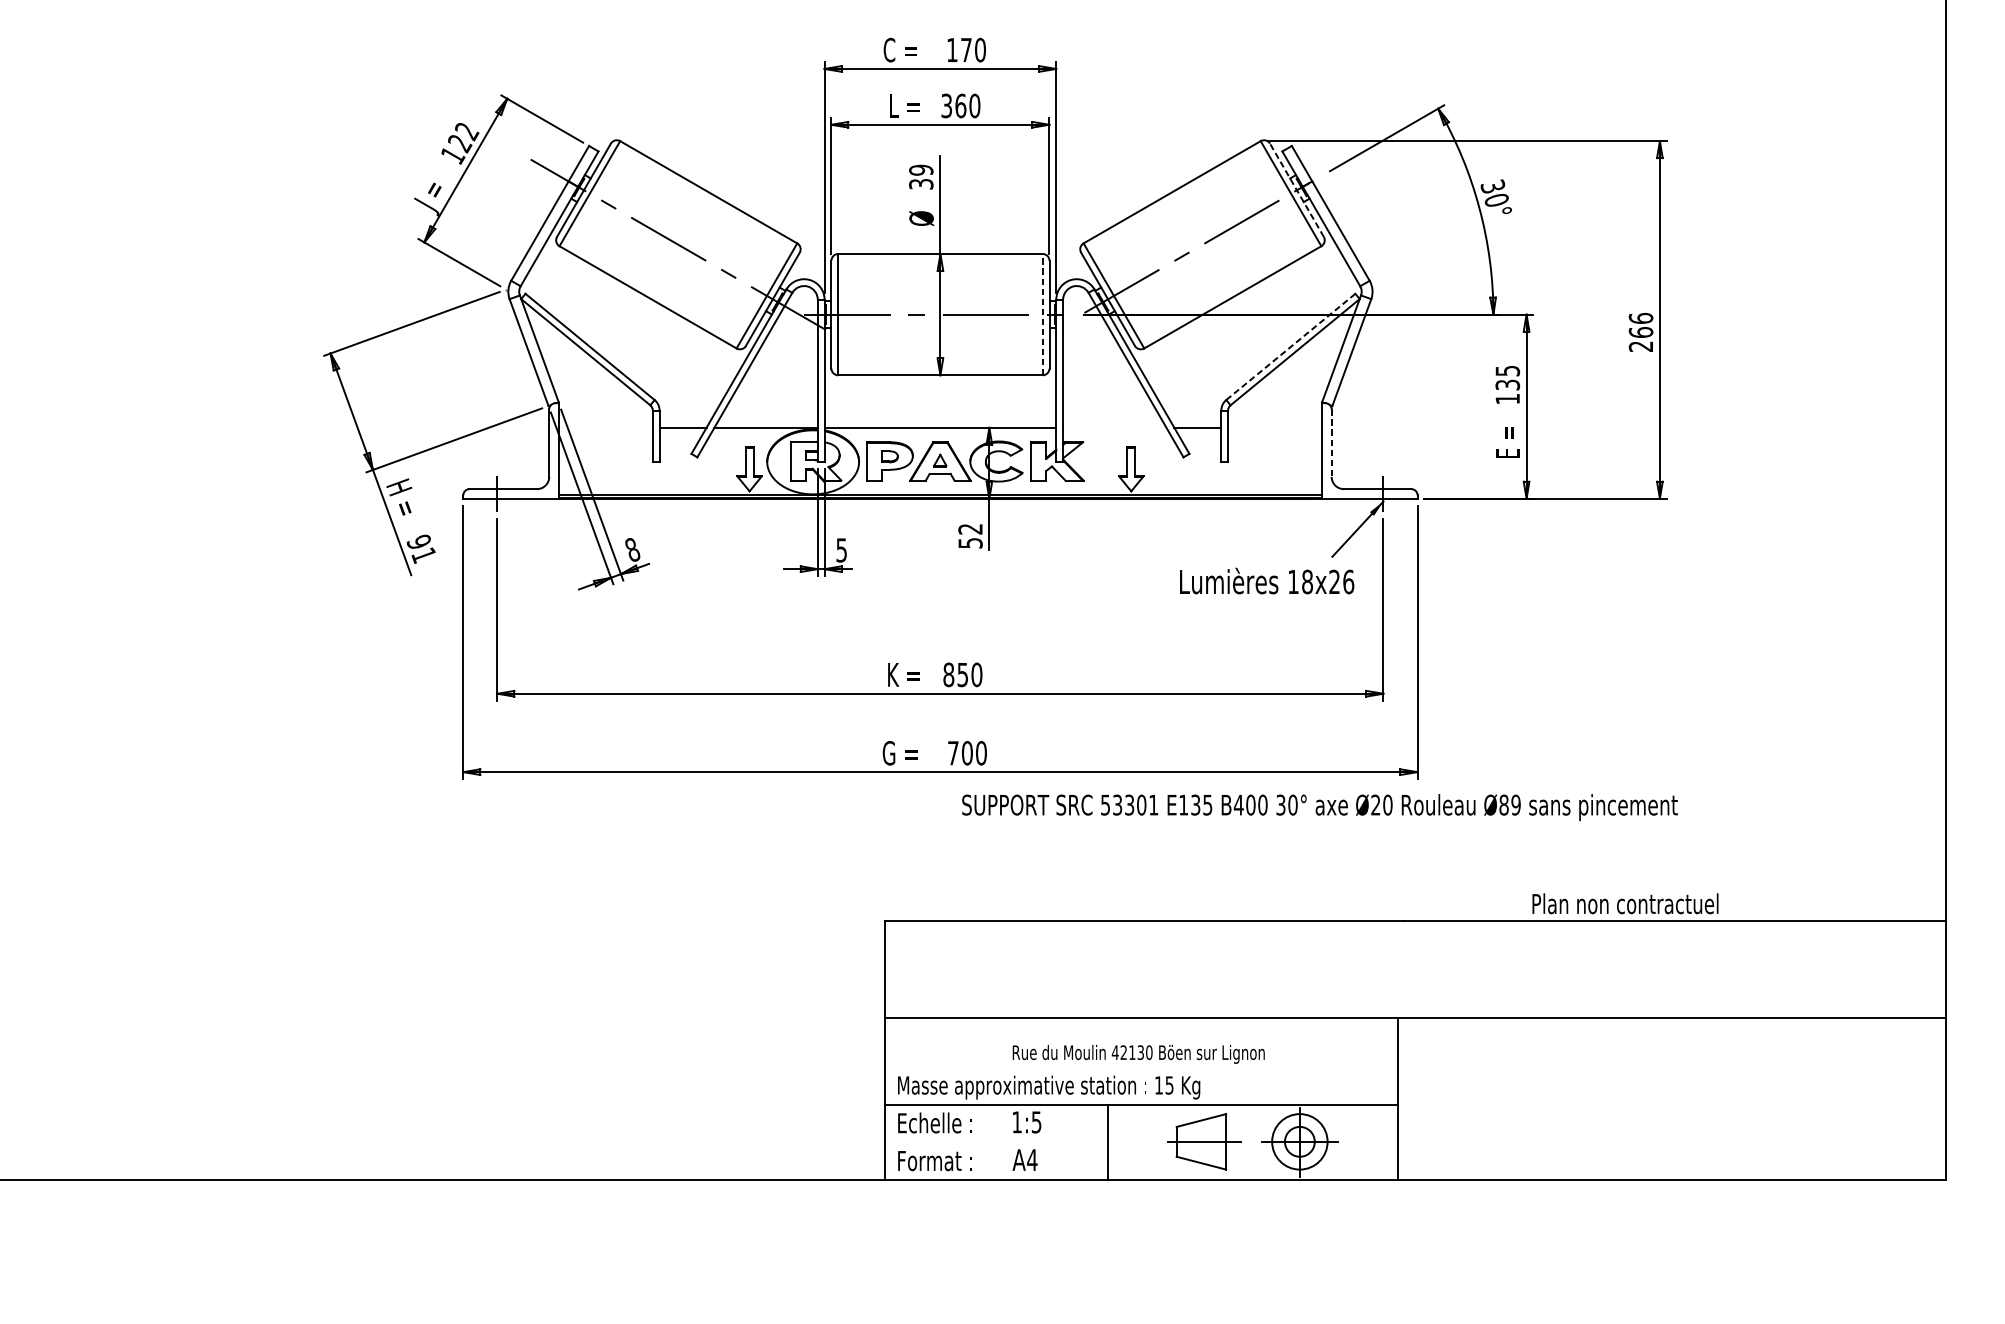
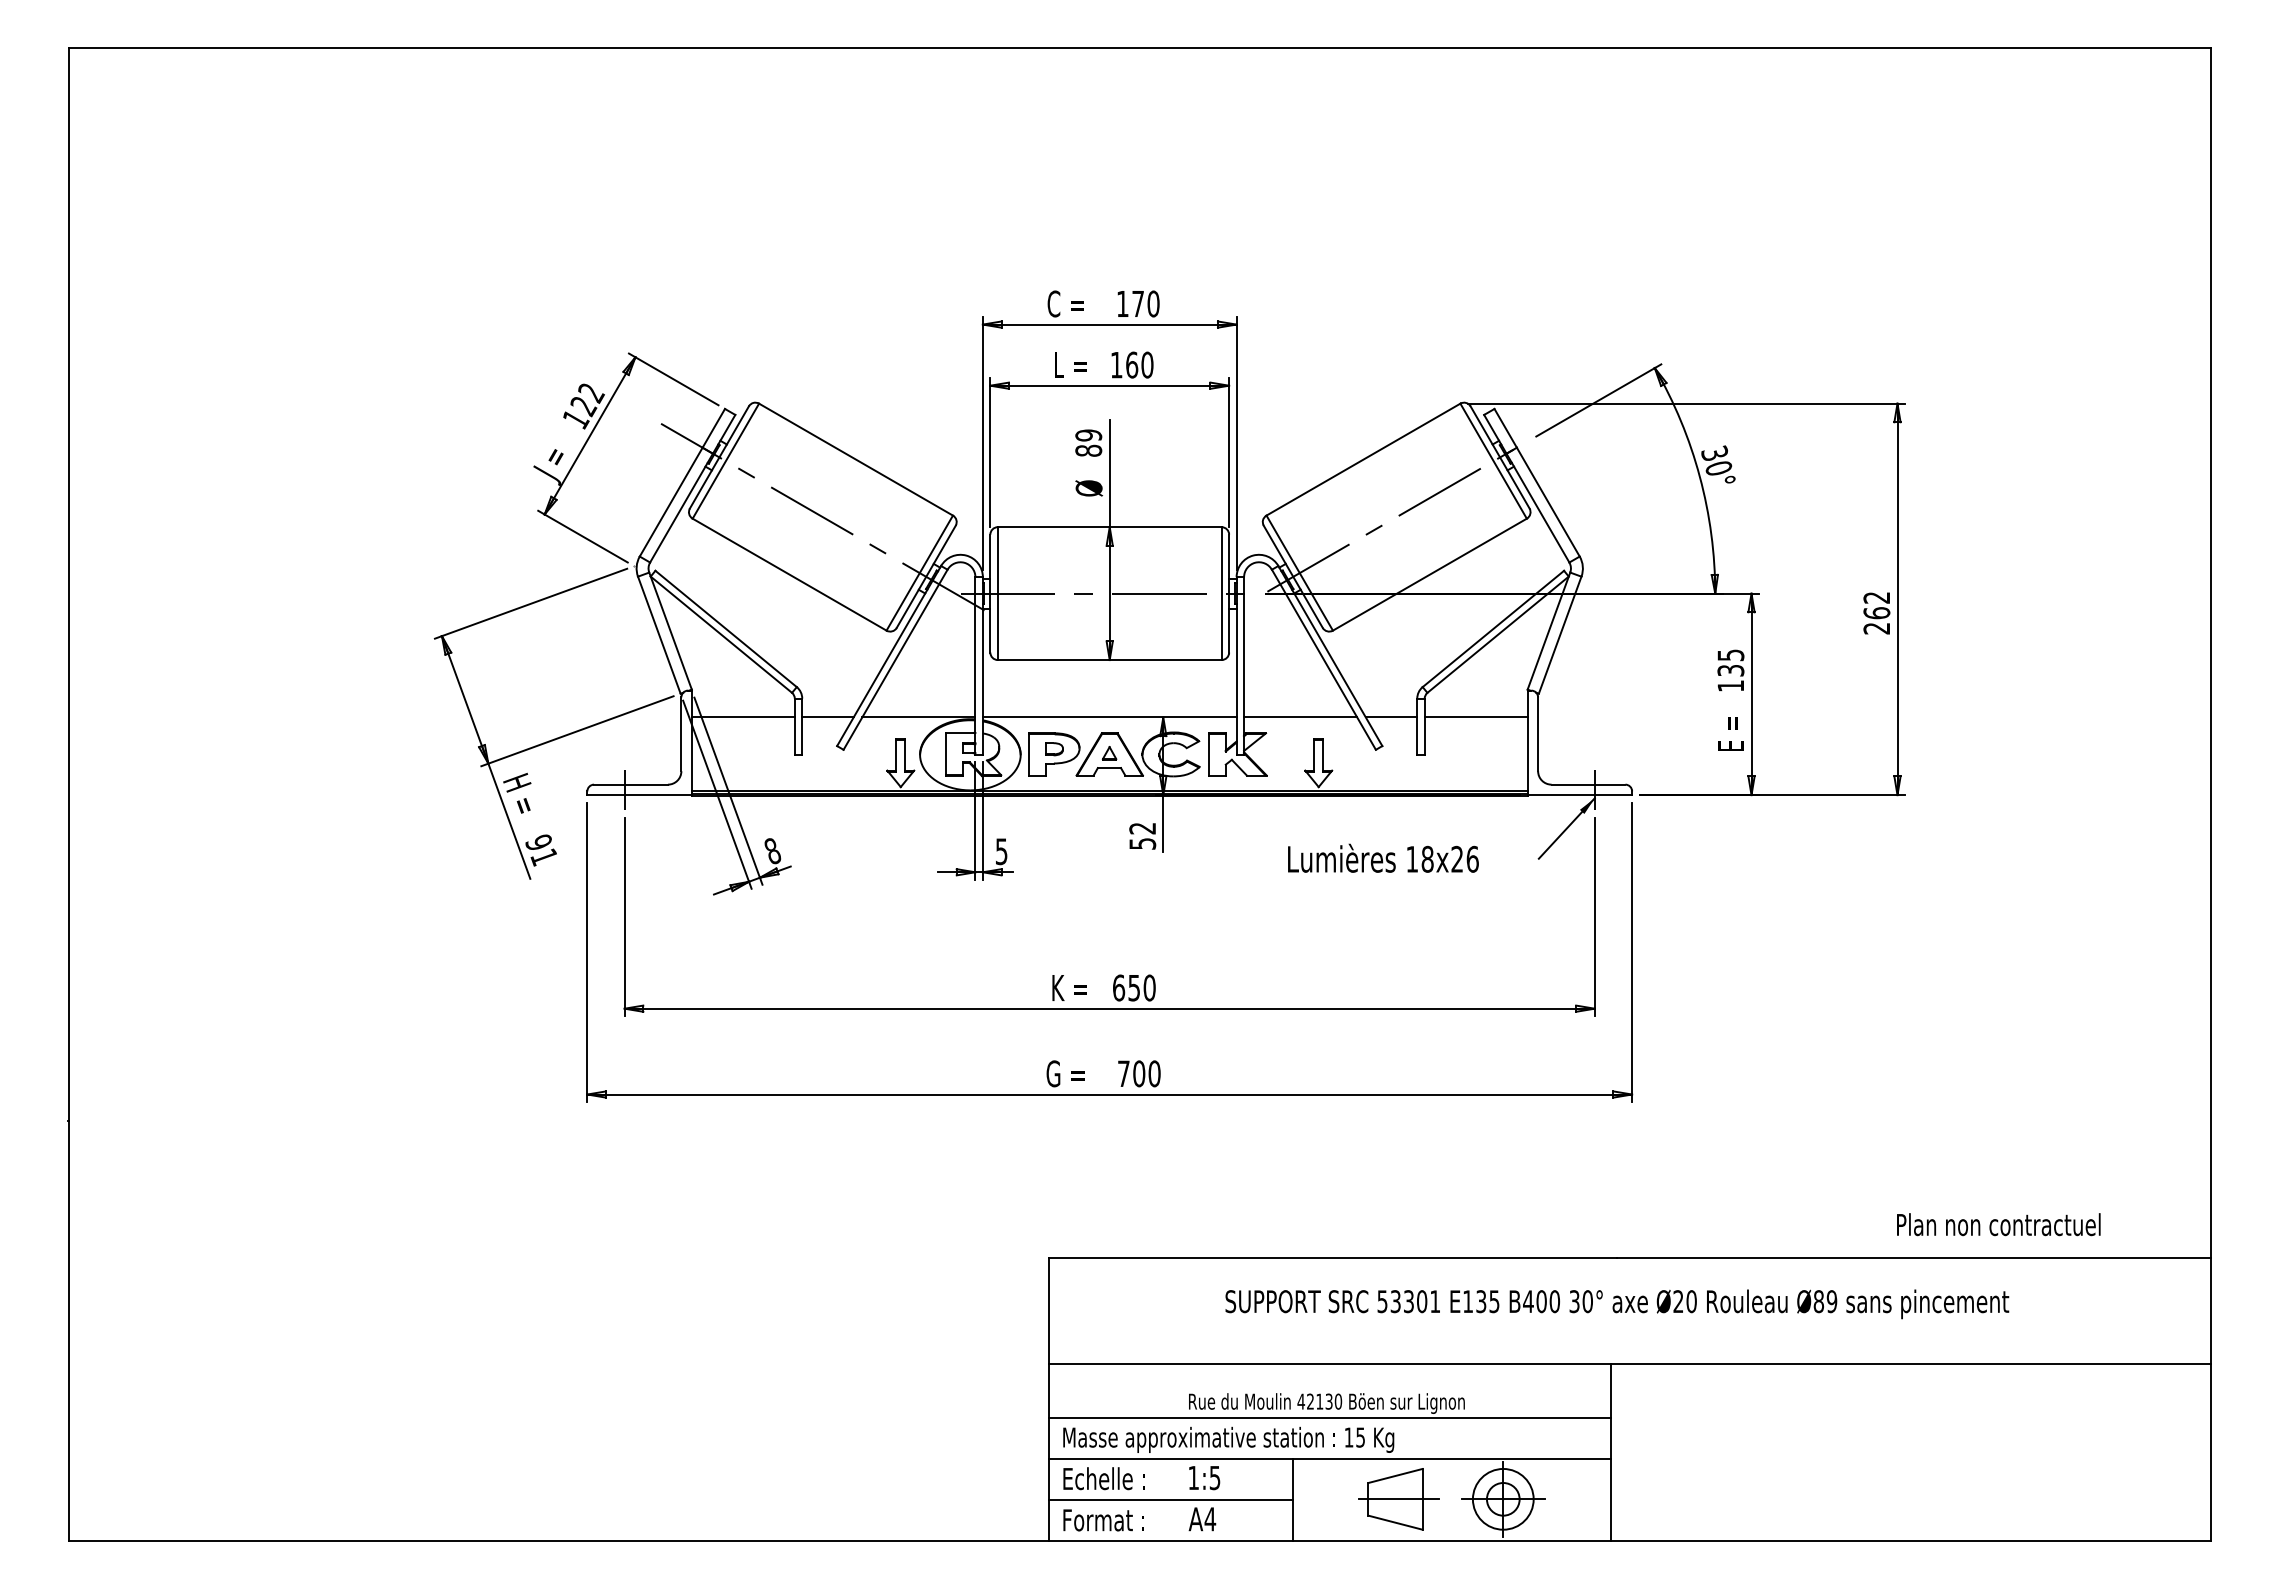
text: (946, 105) -> (1116, 364), 360 -> 160
text: (921, 183) -> (1088, 450), 39 -> 89
line: (1297, 190) -> (1500, 457), dashed -> solid
line: (1042, 314) -> (1221, 593), dashed -> solid
text: (1640, 318) -> (1876, 597), 266 -> 262
line: (1290, 346) -> (1493, 628), dashed -> solid
line: (605, 427) -> (742, 717), added
line: (1114, 427) -> (1300, 717), added
line: (1274, 427) -> (1475, 717), added
line: (1332, 443) -> (1538, 734), dashed -> solid
text: (1267, 580) -> (1383, 857), moved
text: (949, 674) -> (1119, 987), 850 -> 650
text: (1320, 807) -> (1617, 1304), moved
text: (1625, 903) -> (1998, 1224), moved
line: (1142, 1068) -> (1330, 1418), added
line: (995, 1142) -> (1170, 1500), added

